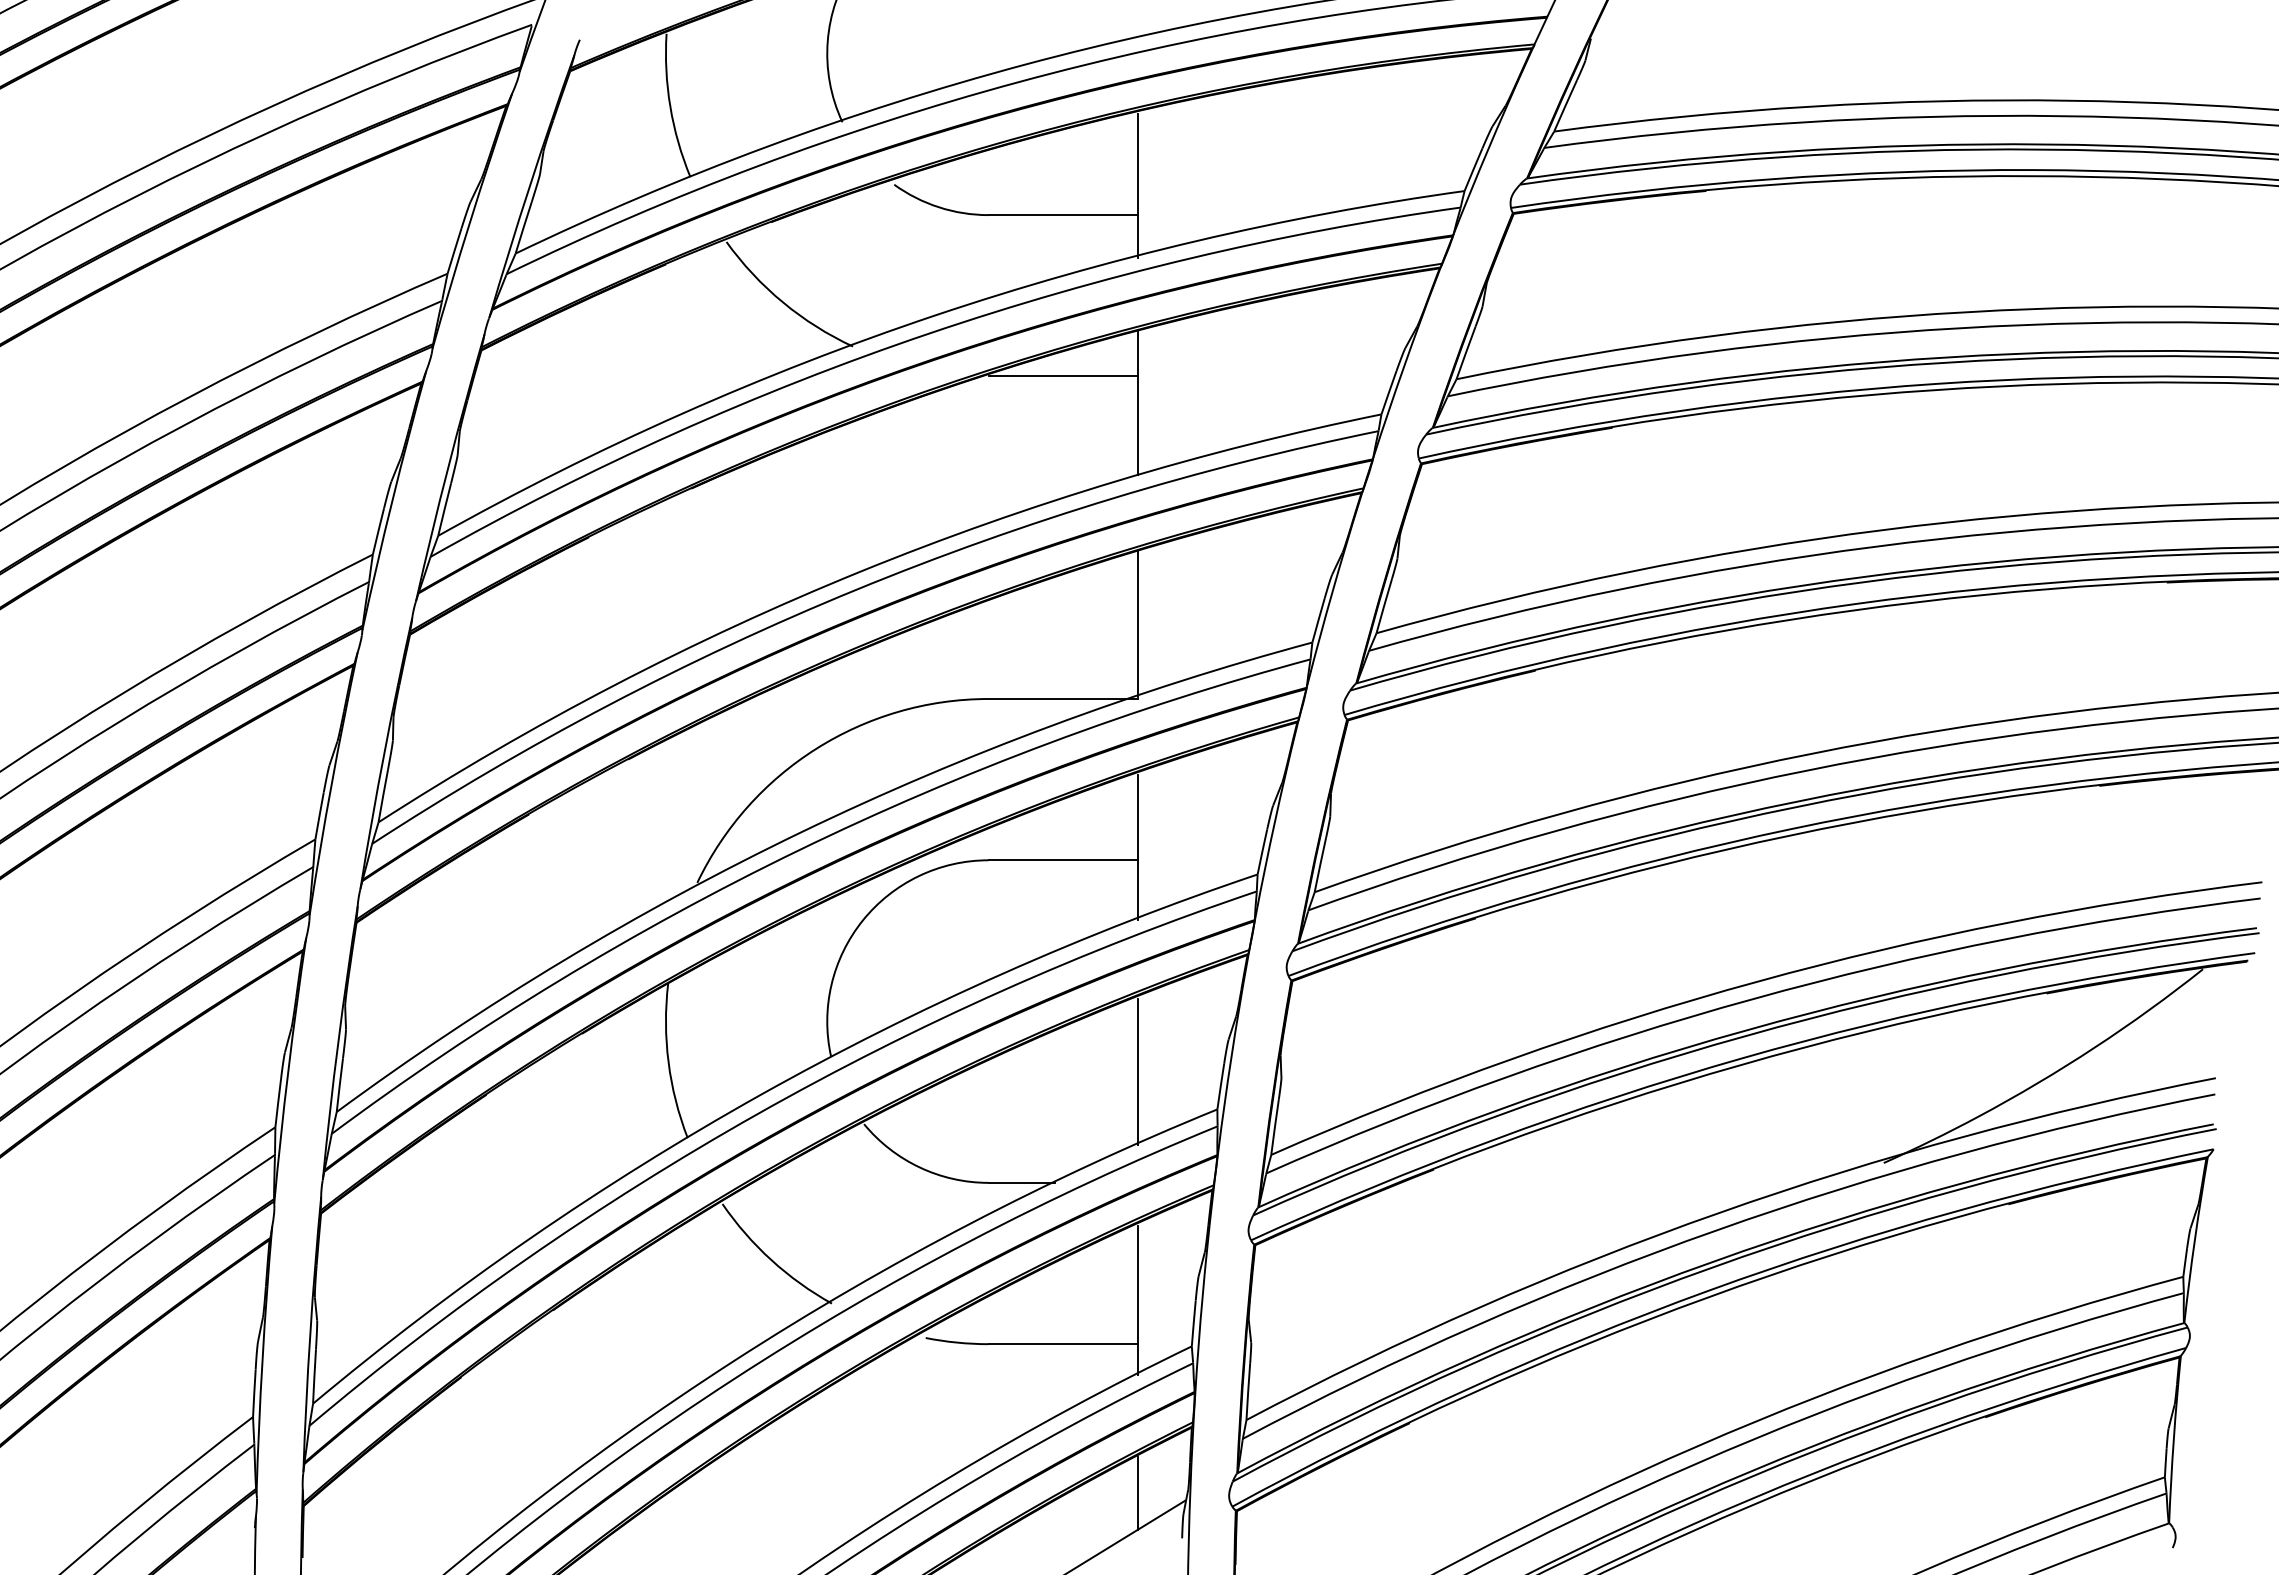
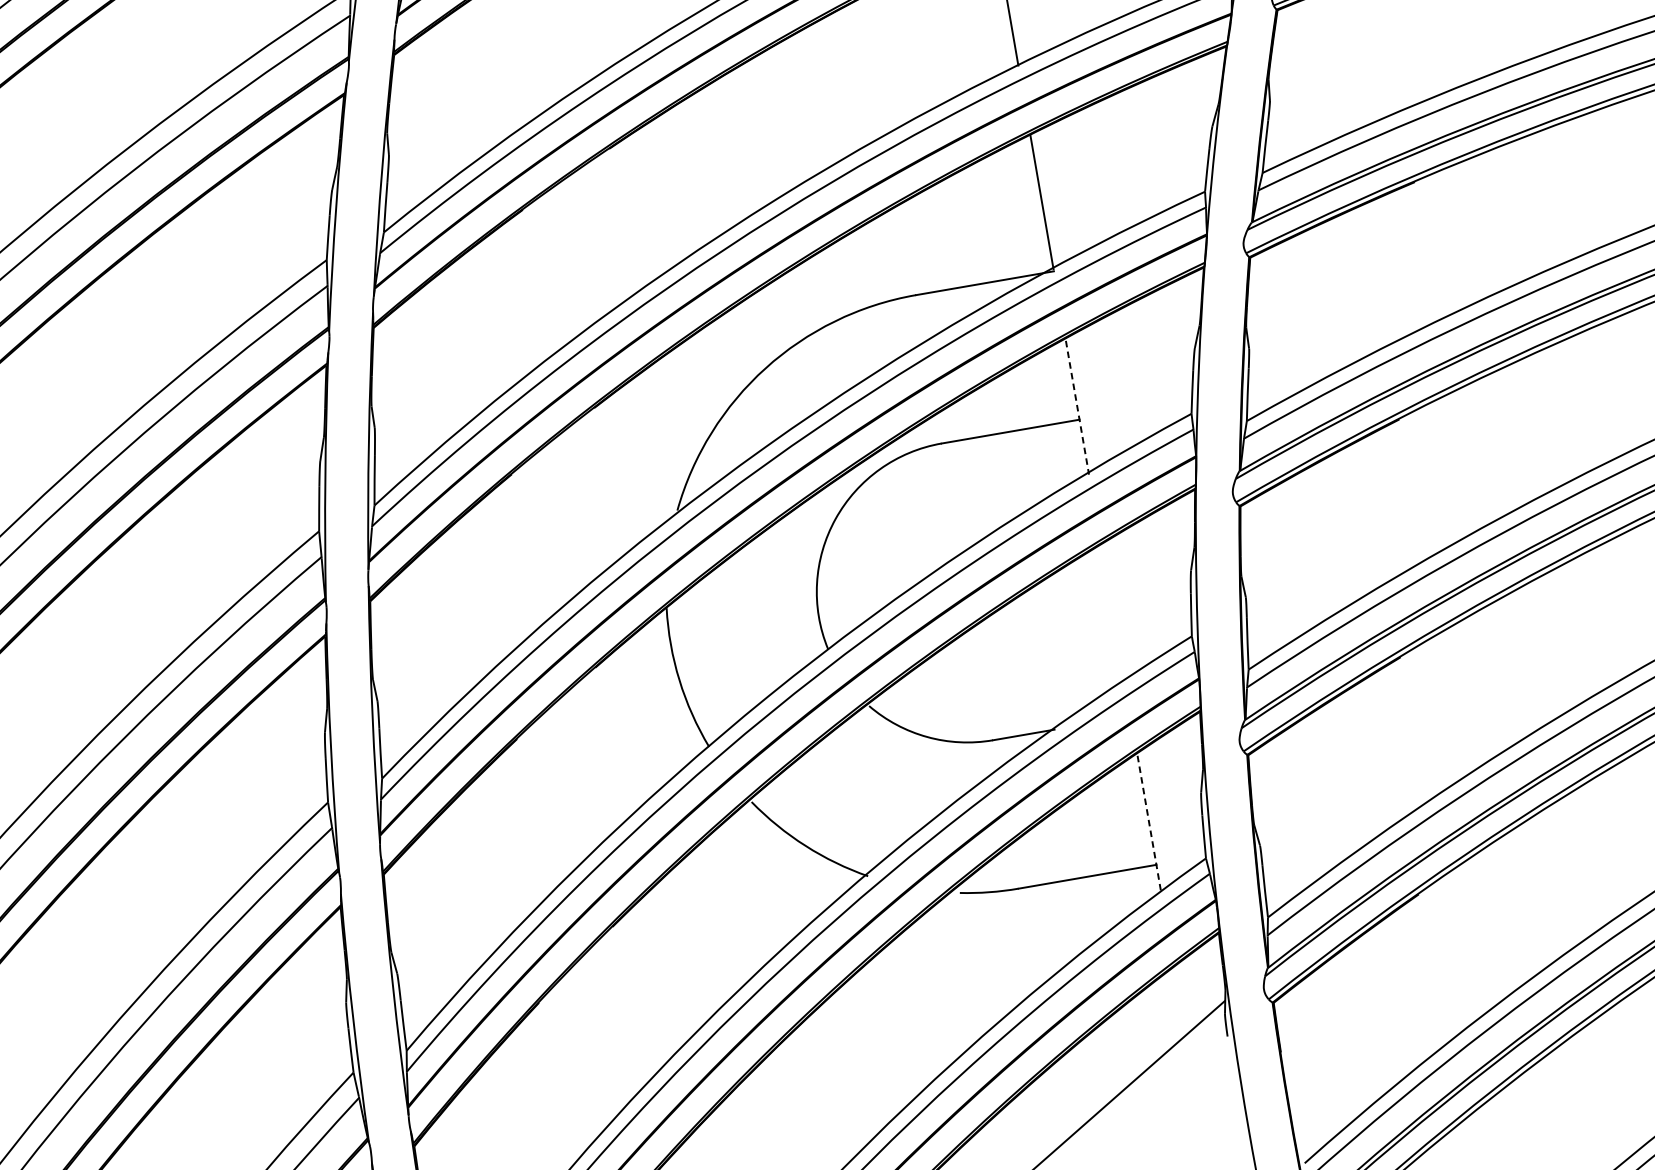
line: (1138, 847) -> (1077, 407), solid -> dashed
line: (1138, 1071) -> (1113, 613), removed
line: (1138, 1300) -> (1149, 824), solid -> dashed
line: (1138, 1493) -> (1180, 1002), removed

